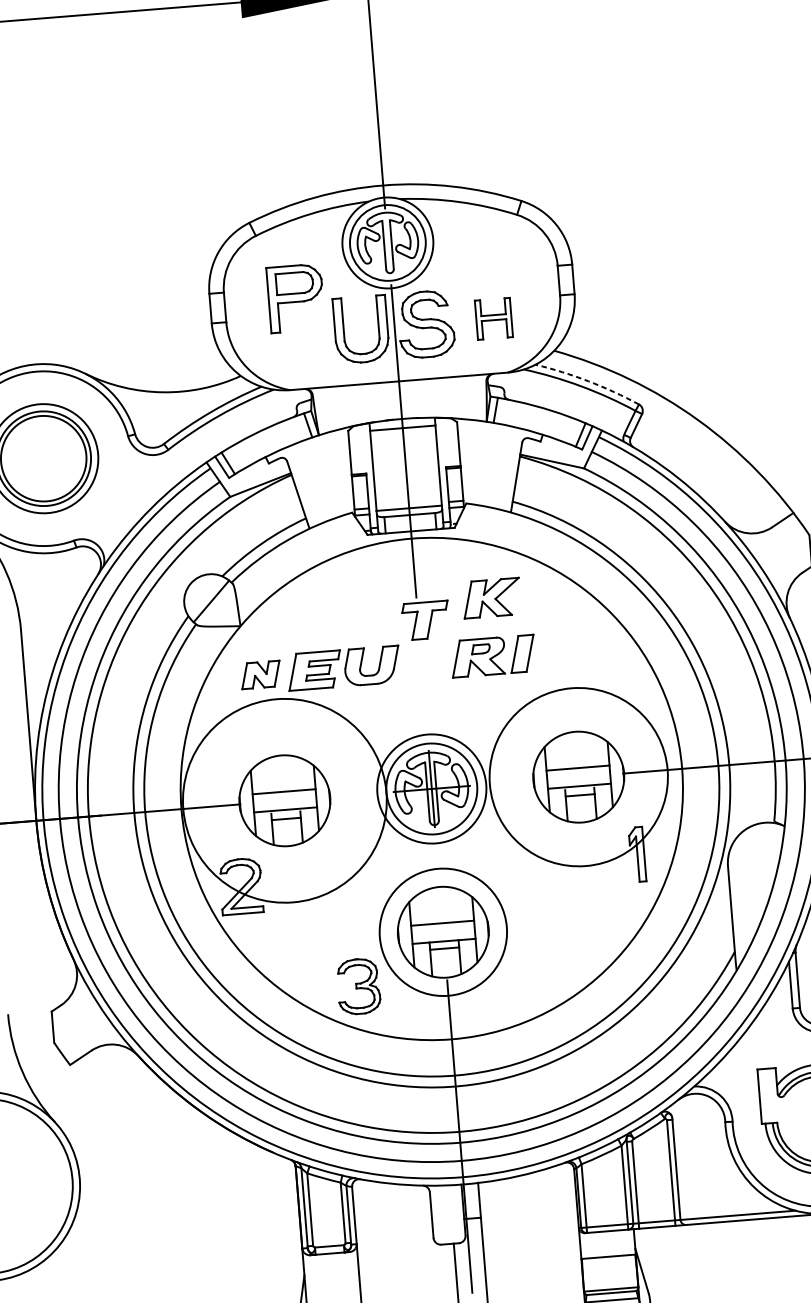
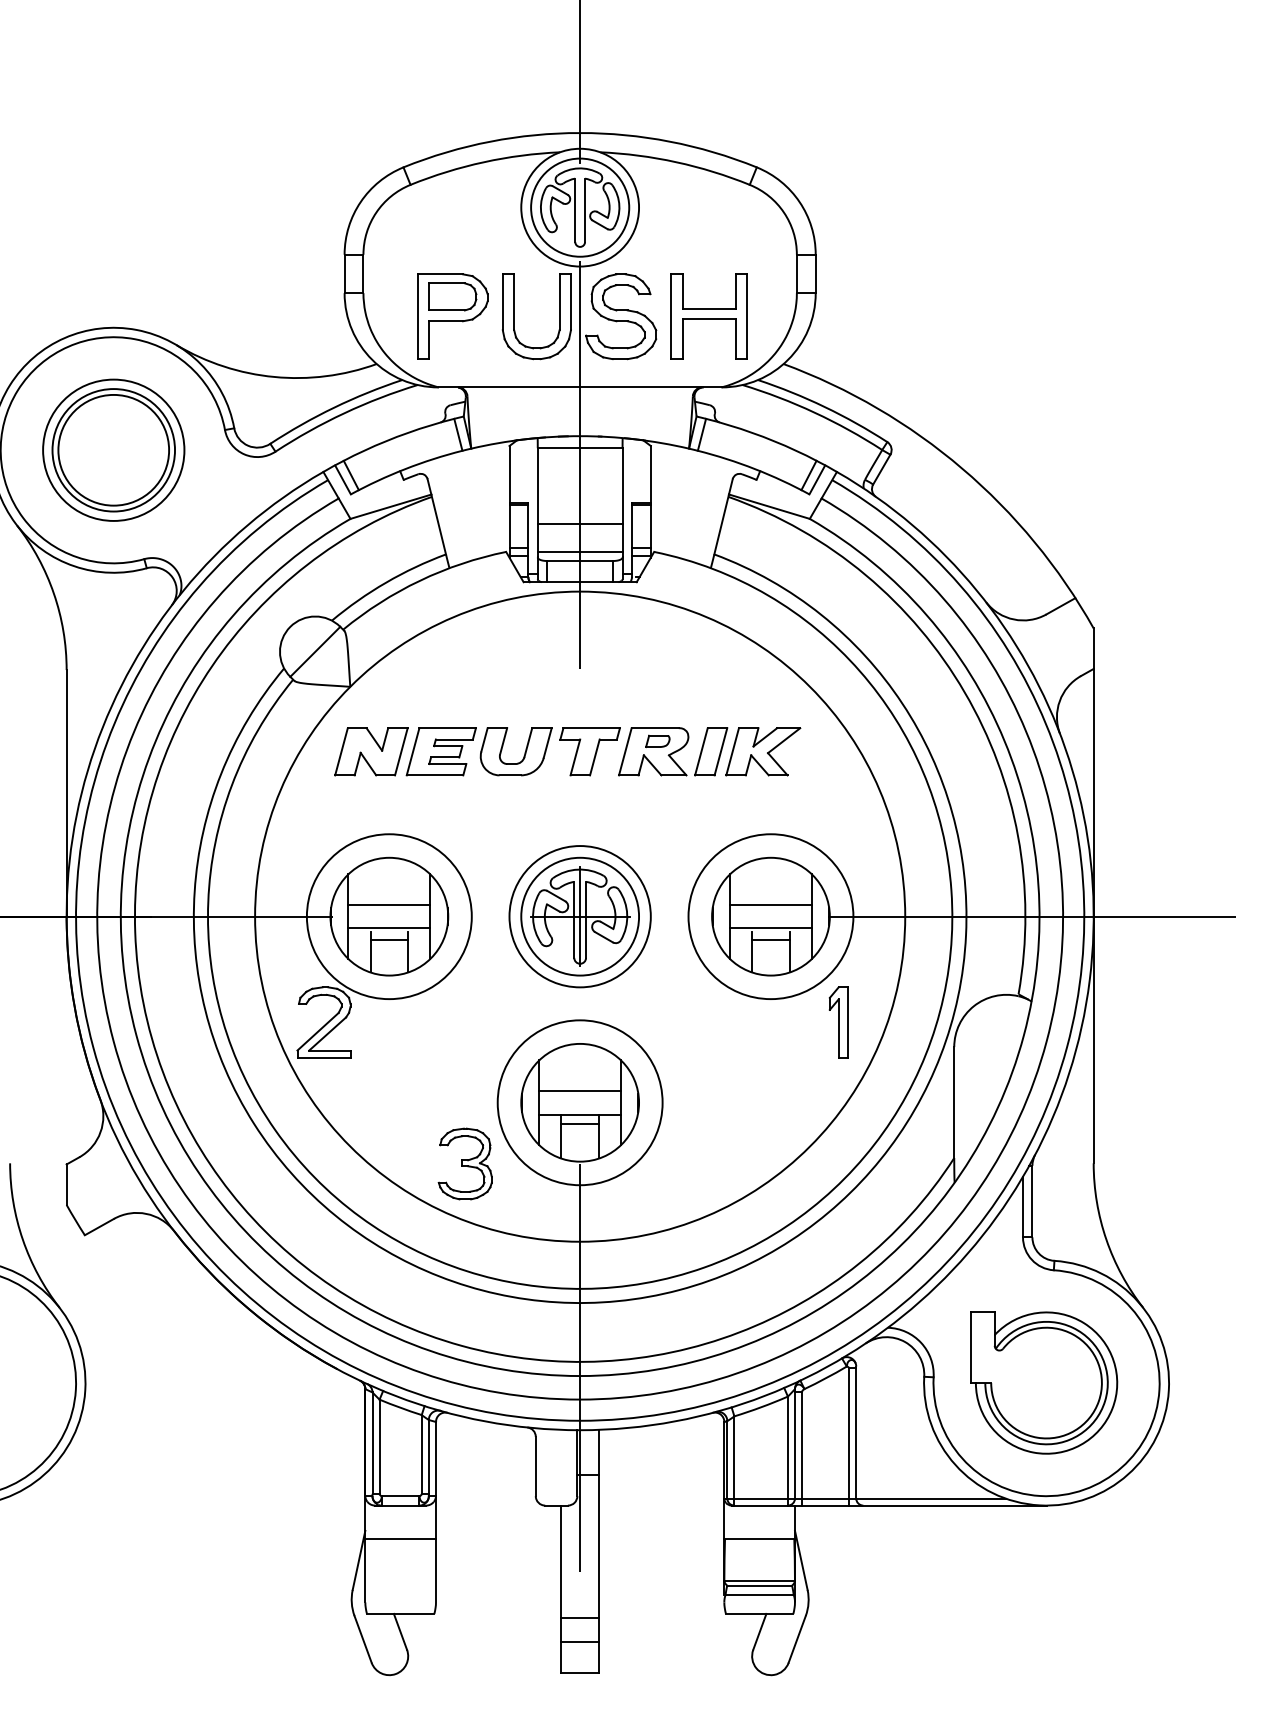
part: (295, 298) -> (452, 316), moved
part: (493, 318) -> (708, 316), size x1.67
arc: (588, 380) -> (824, 406), dashed -> solid
line: (407, 487) -> (579, 524), added
part: (491, 597) -> (763, 751), moved
part: (425, 620) -> (589, 751), moved
part: (260, 674) -> (371, 751), size x1.43
circle: (578, 777) -> (770, 916), size x0.71
circle: (284, 800) -> (388, 916), size x0.62
line: (331, 1278) -> (400, 1538), added

